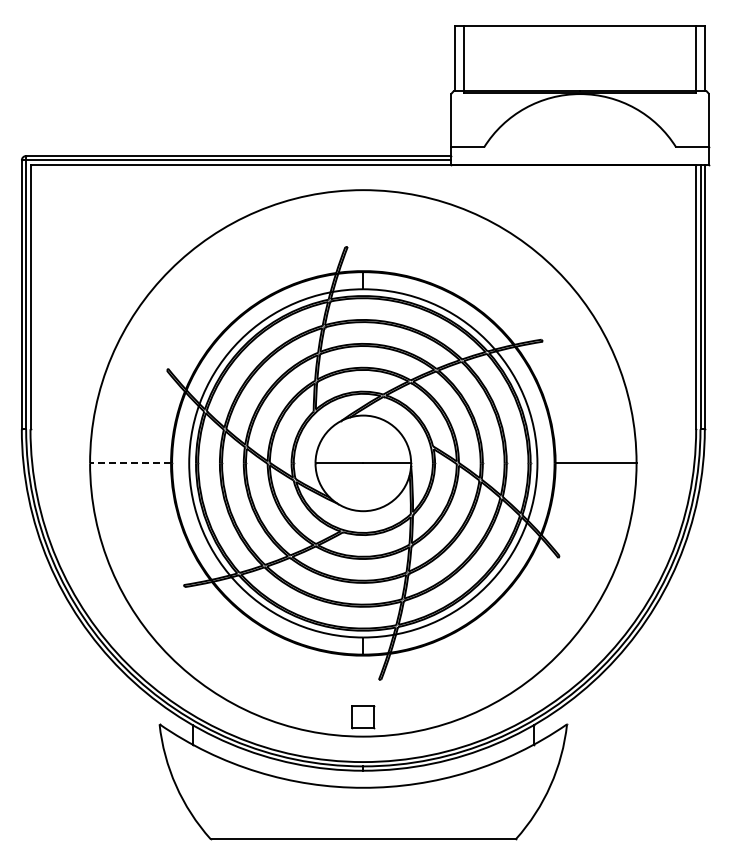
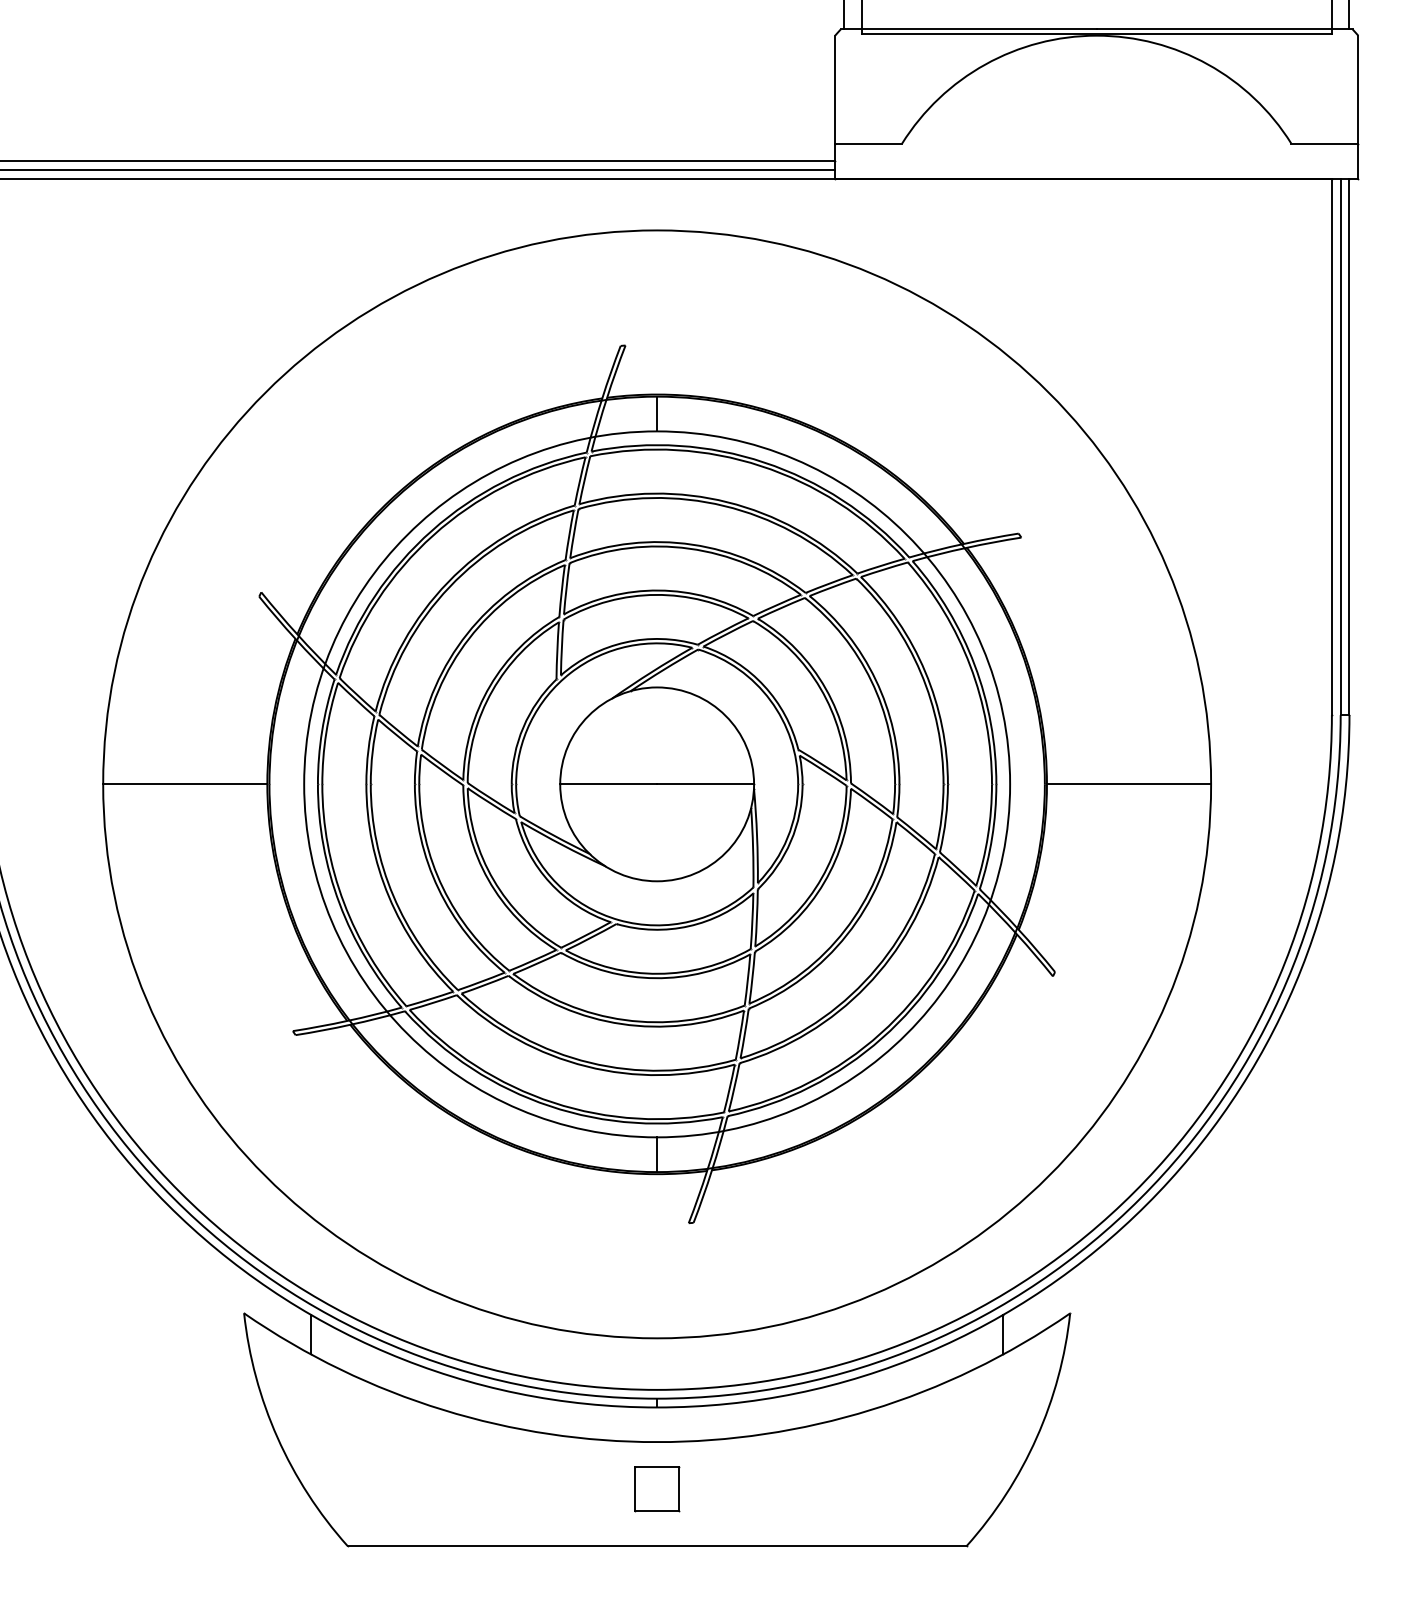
line: (130, 463) -> (185, 784), dashed -> solid
part: (363, 717) -> (657, 1490), moved

